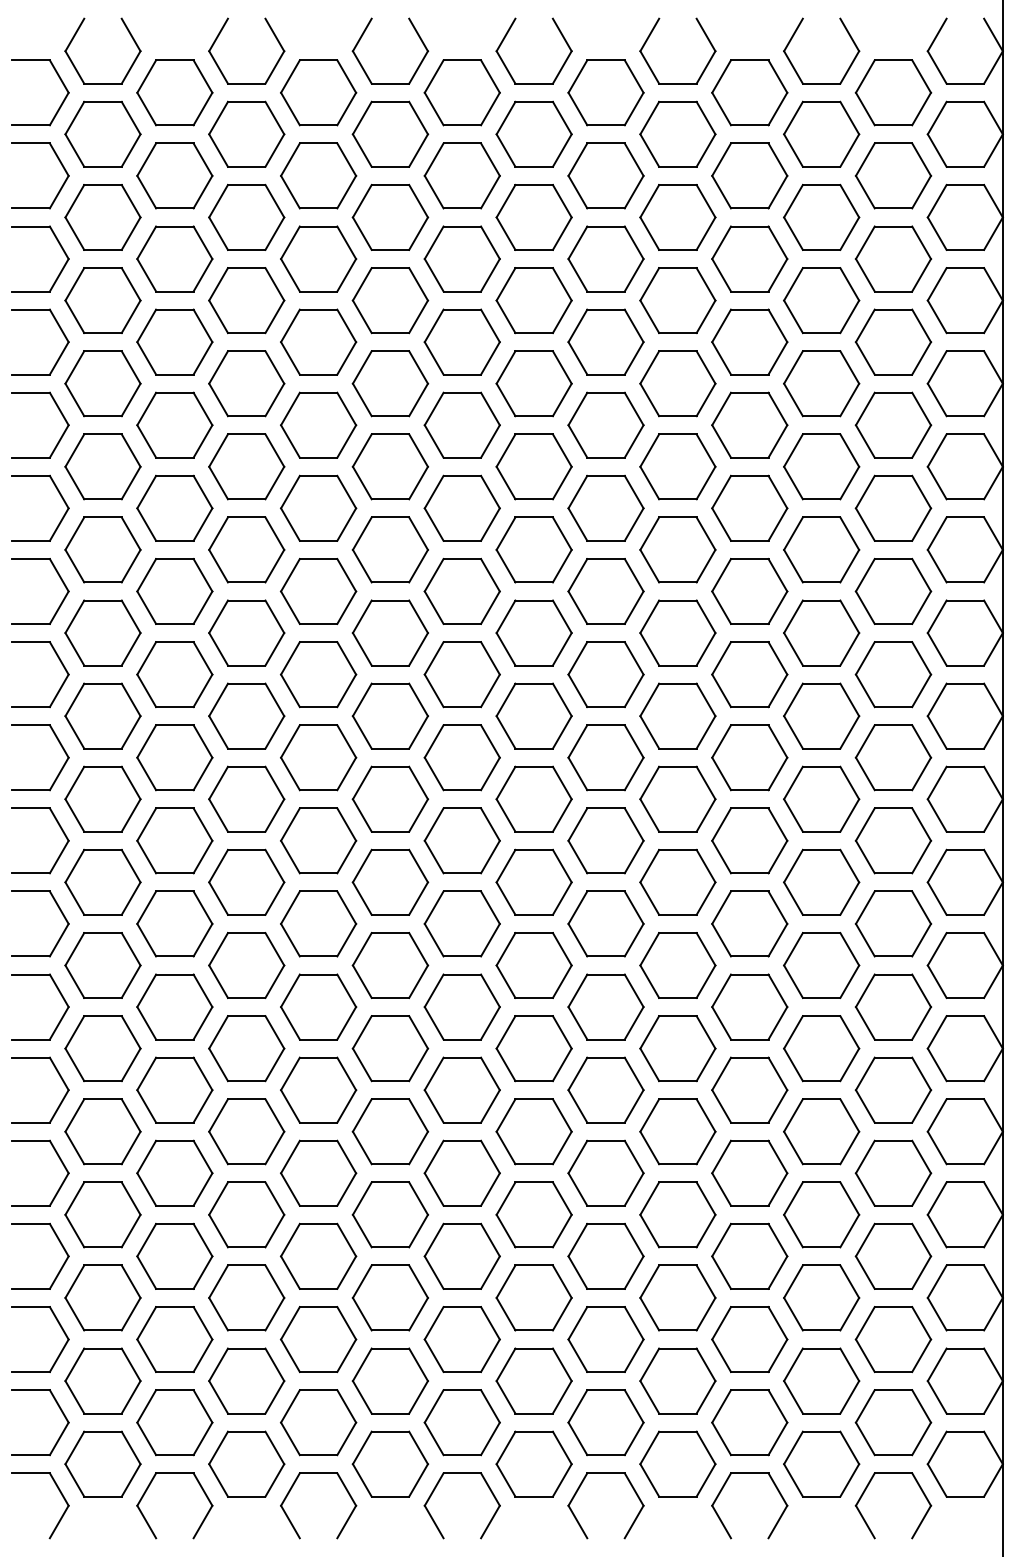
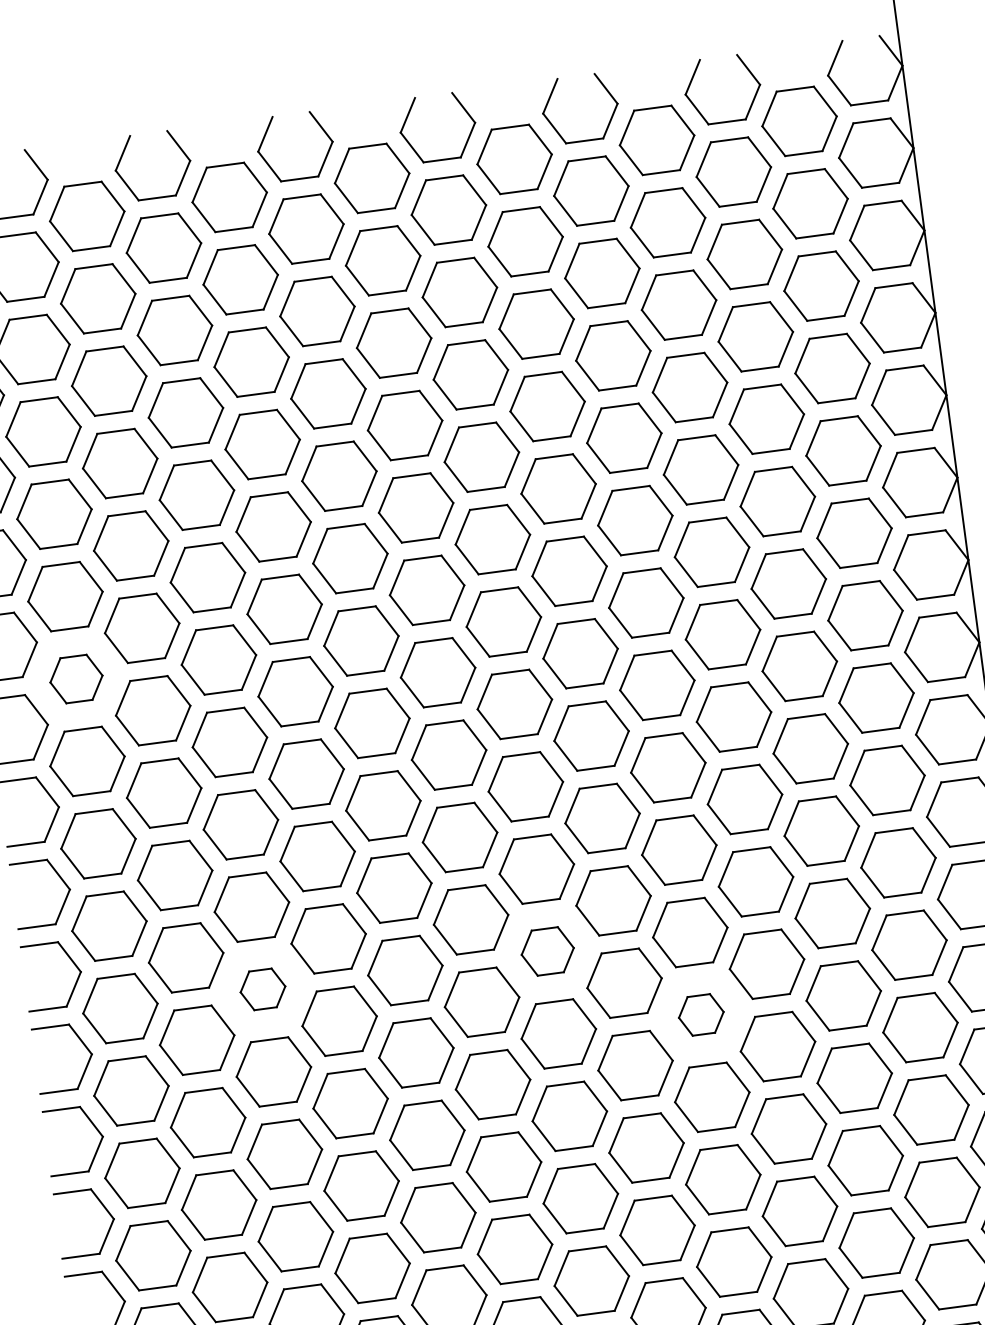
part: (102, 549) -> (75, 678), size x0.7
part: (246, 881) -> (262, 988), size x0.6
part: (533, 881) -> (547, 950), size x0.7
part: (677, 965) -> (700, 1014), size x0.6

